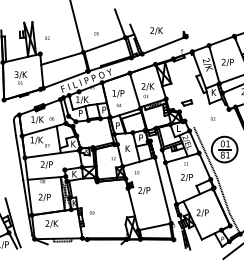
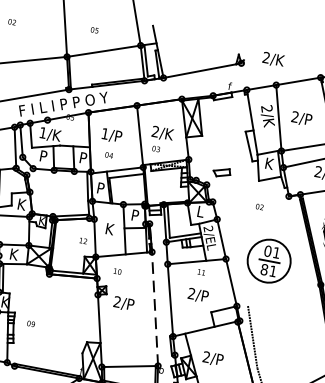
text: (156, 30) -> (273, 58), moved
line: (205, 152) -> (236, 259), removed
line: (163, 189) -> (155, 307), solid -> dashed

